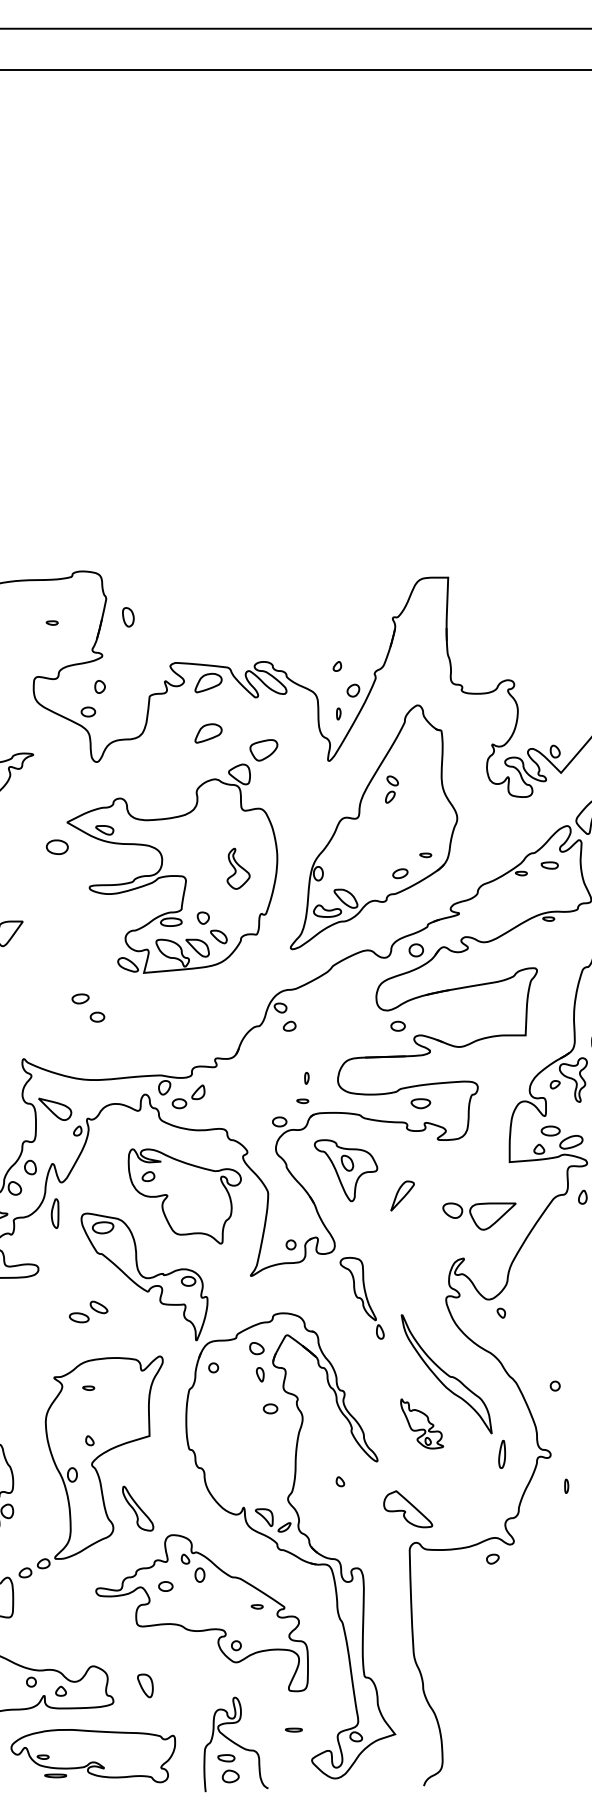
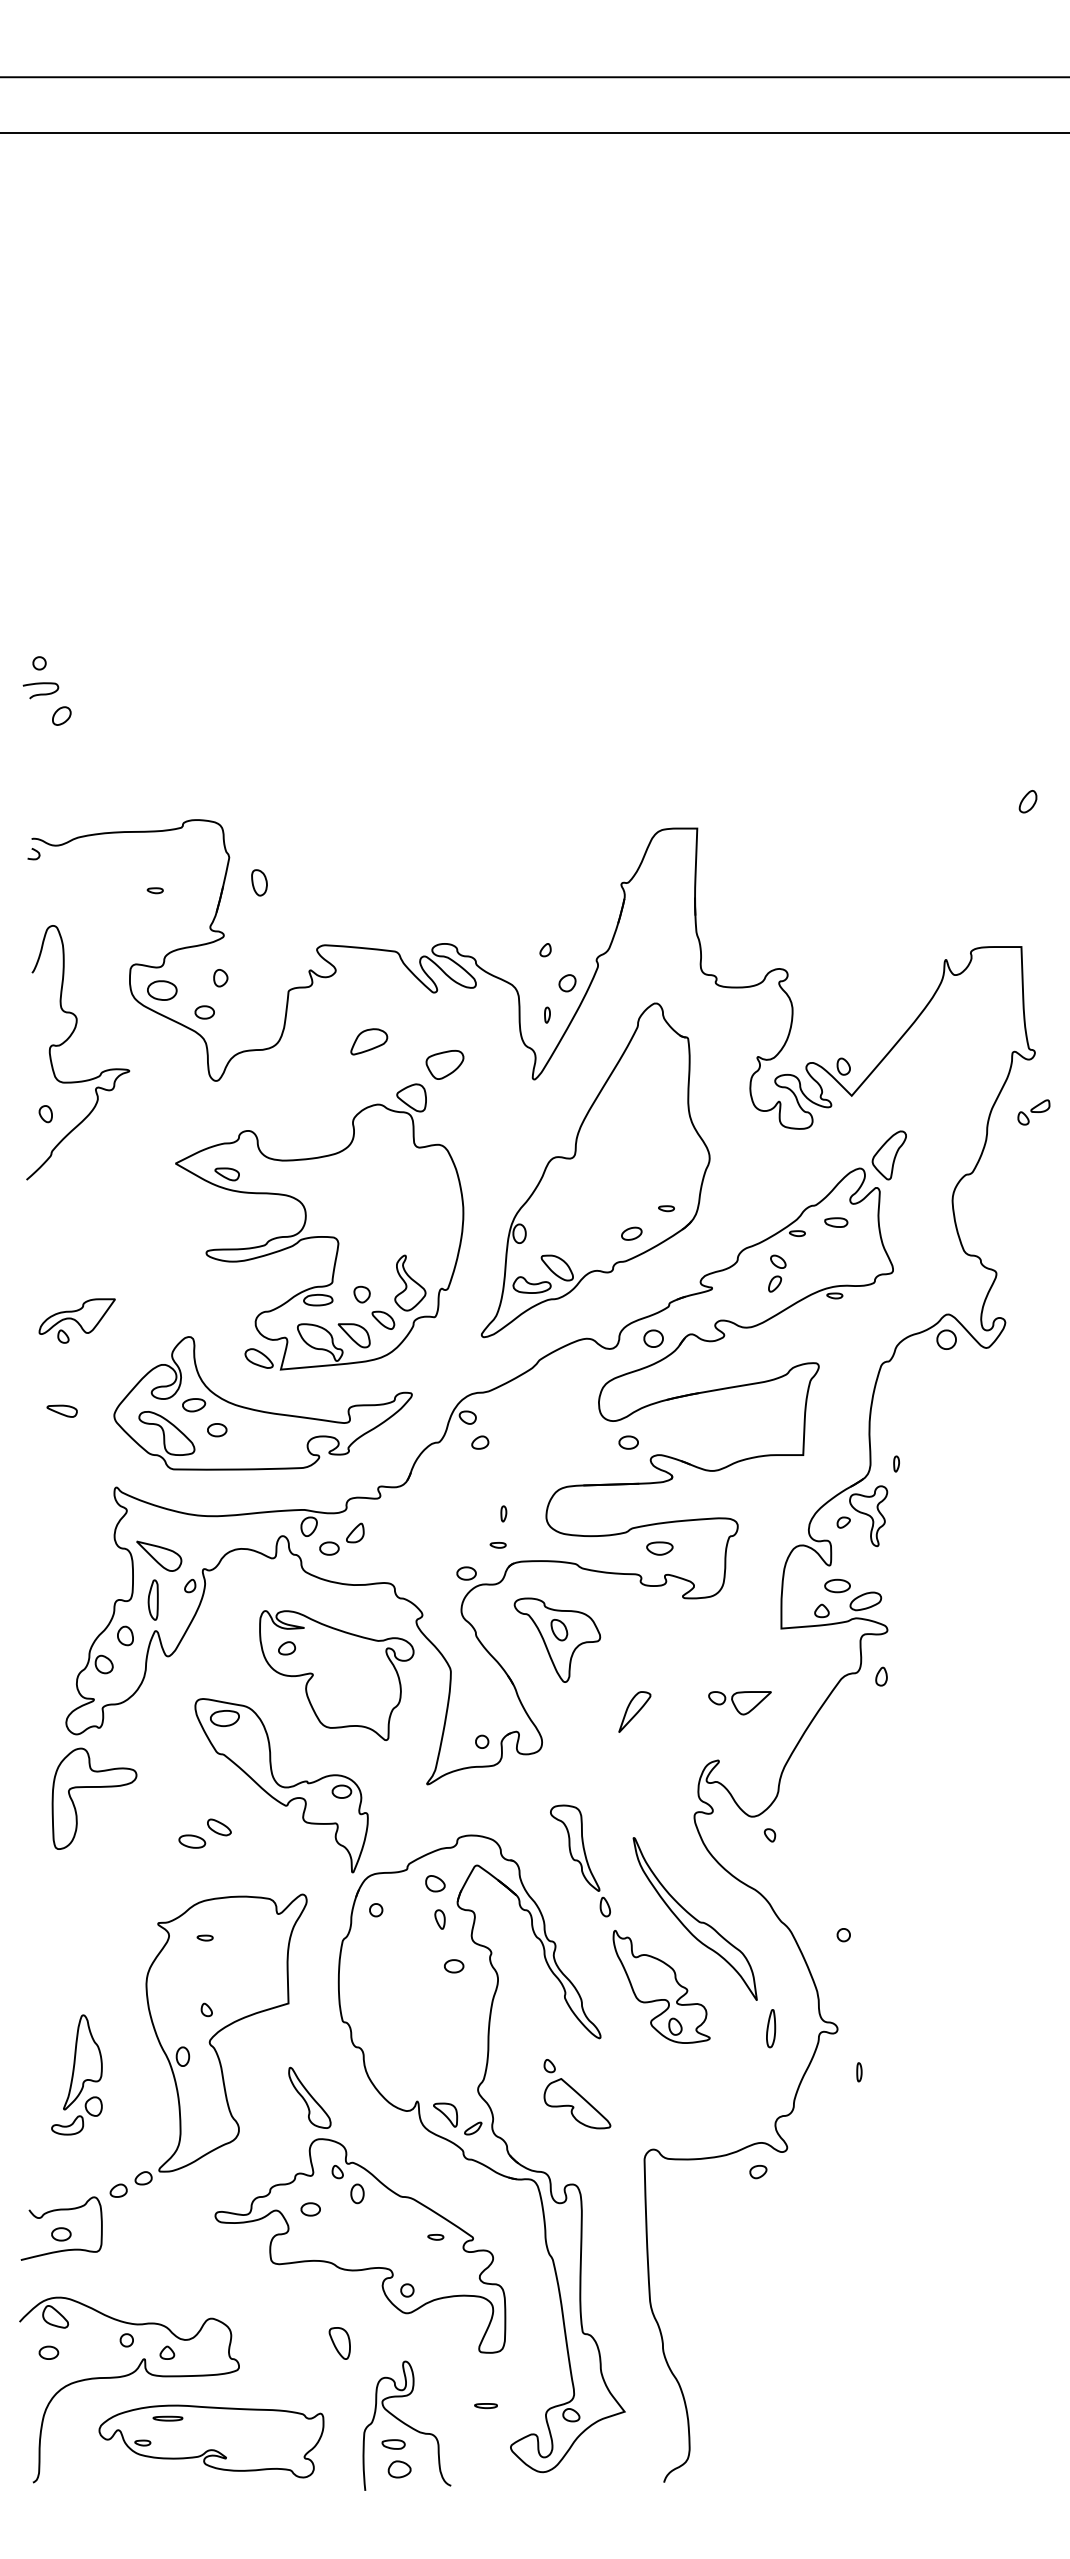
part: (208, 682) -> (369, 972), removed
part: (392, 789) -> (777, 1273), moved
part: (57, 847) -> (162, 990), moved
part: (238, 868) -> (410, 1282), moved
part: (130, 1002) -> (262, 1410), added
part: (402, 1195) -> (634, 1711), moved
part: (54, 1213) -> (152, 1599), moved
part: (479, 1216) -> (739, 1703), size x0.62
part: (362, 1297) -> (580, 1860), moved
part: (422, 1423) -> (661, 1986), size x1.67
part: (137, 1508) -> (309, 2097), moved
part: (408, 1509) -> (577, 2103), moved
part: (145, 1685) -> (339, 2343), moved
part: (55, 1775) -> (167, 2418), moved

